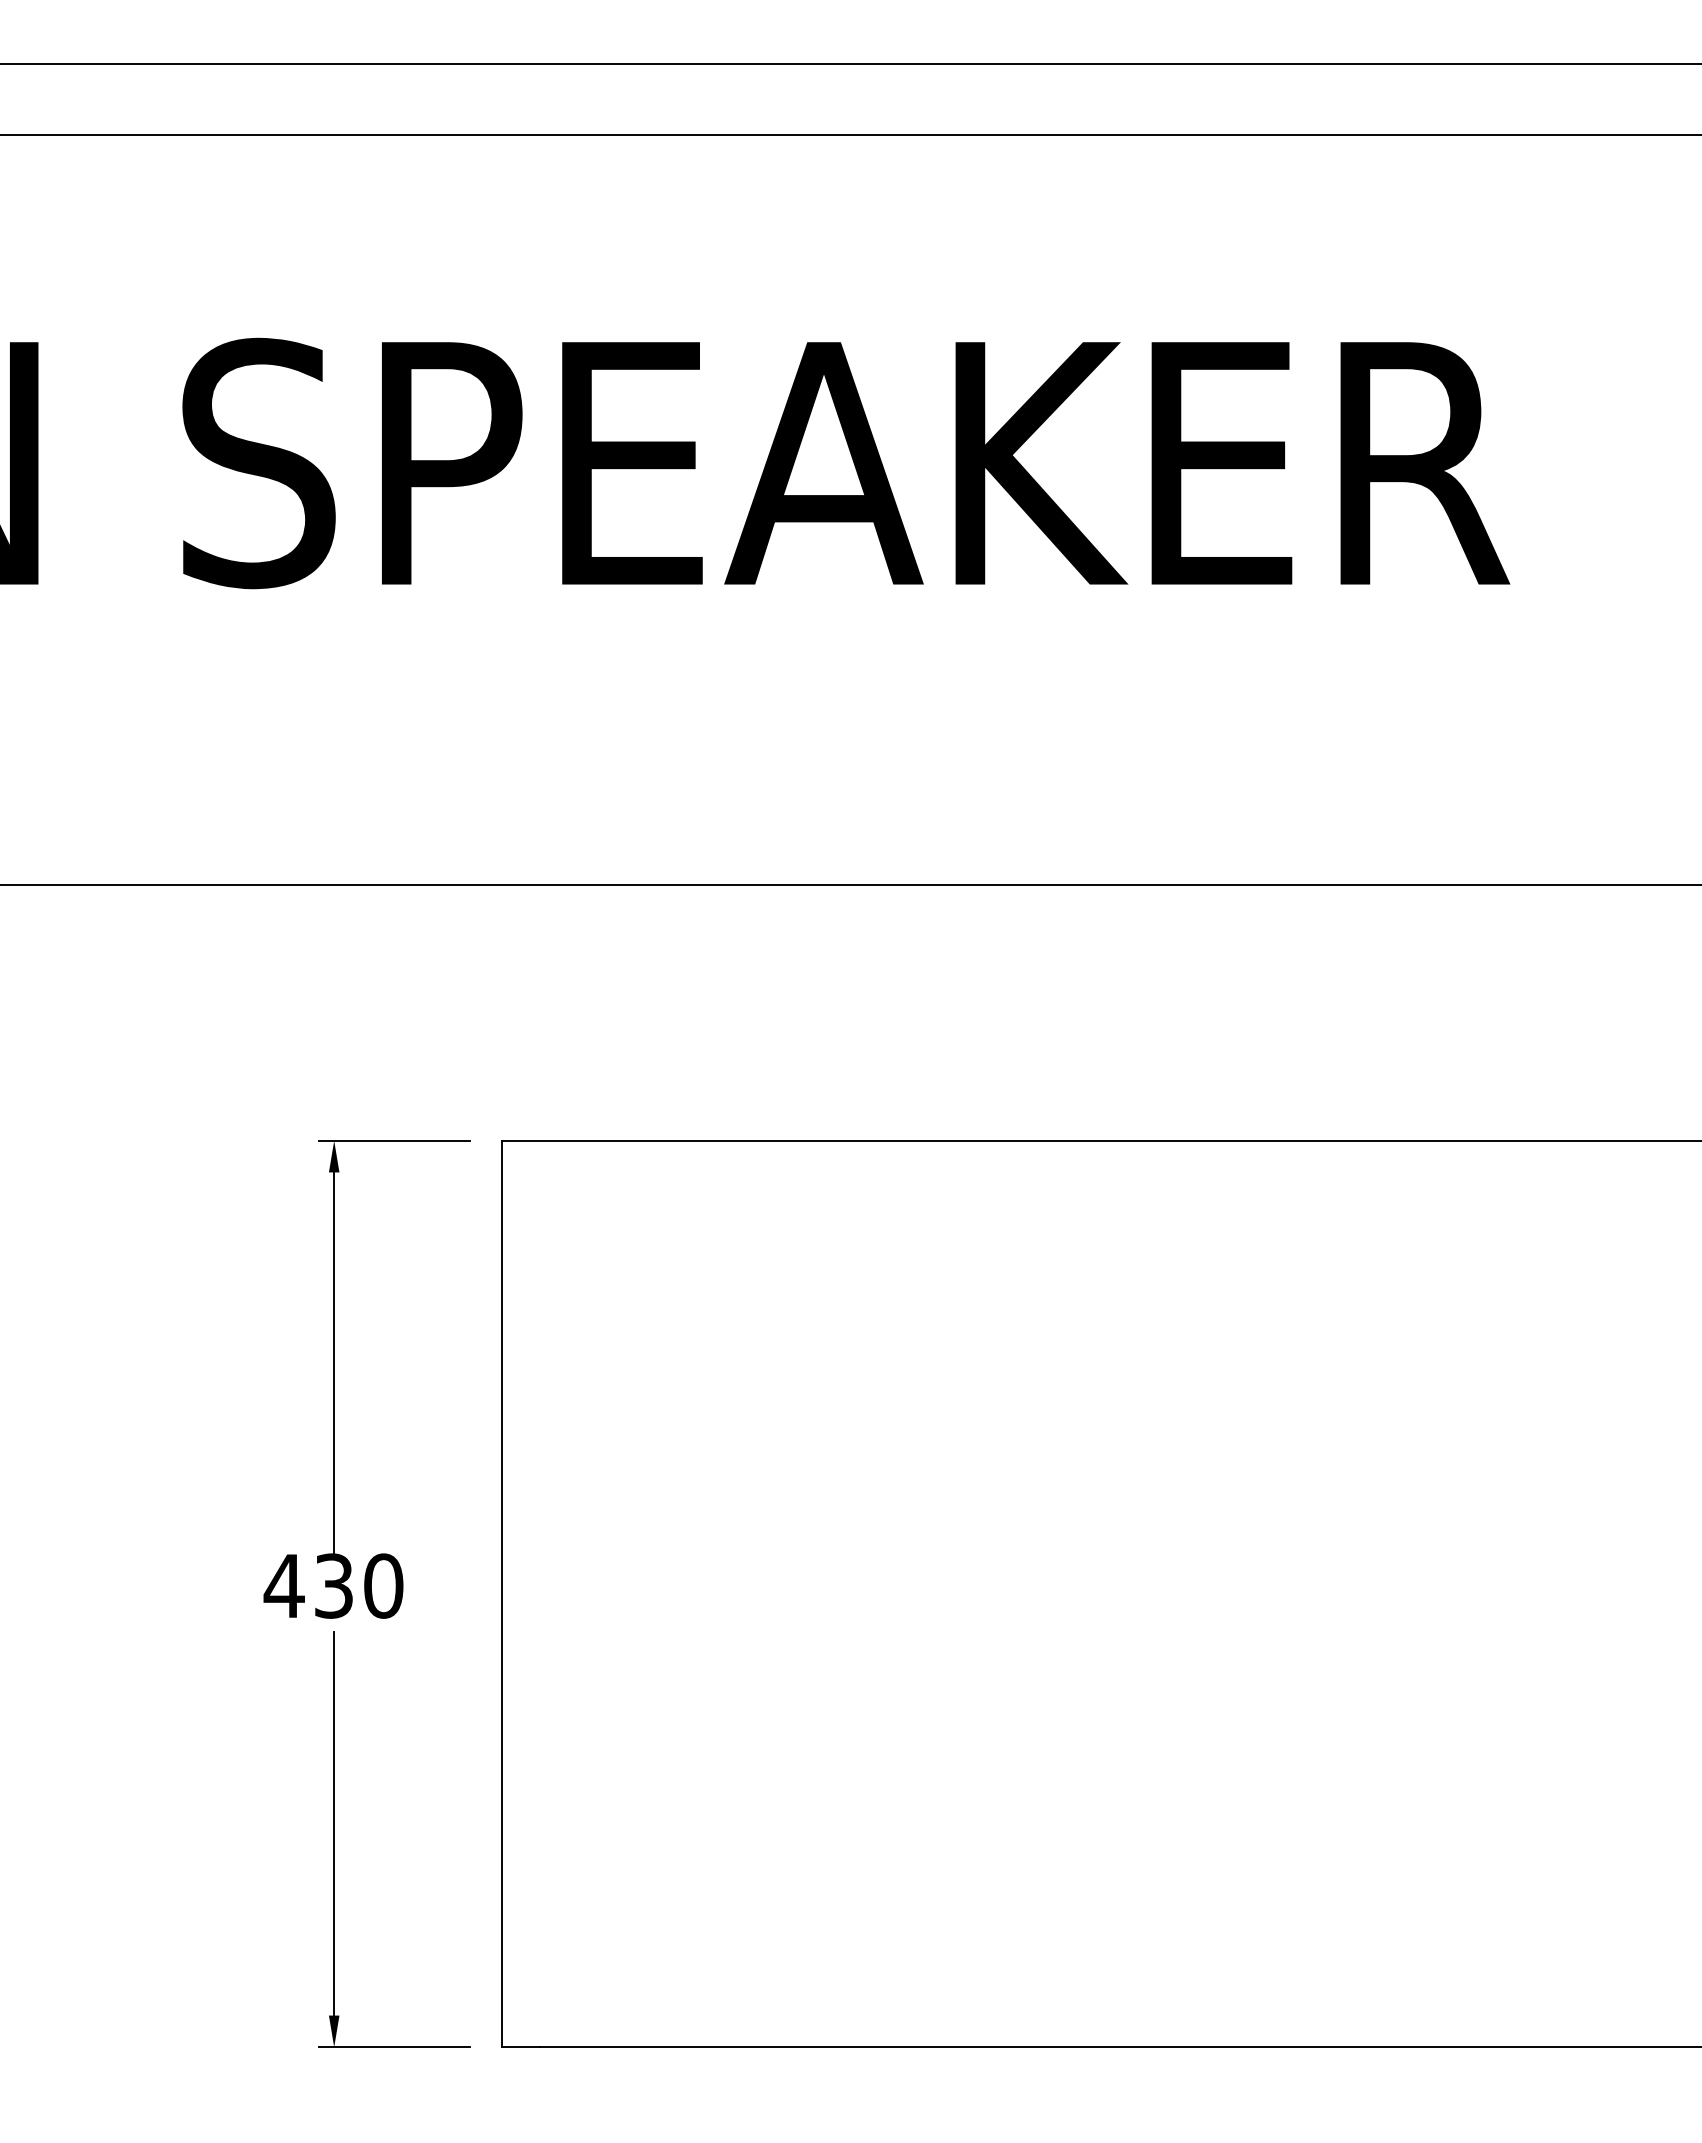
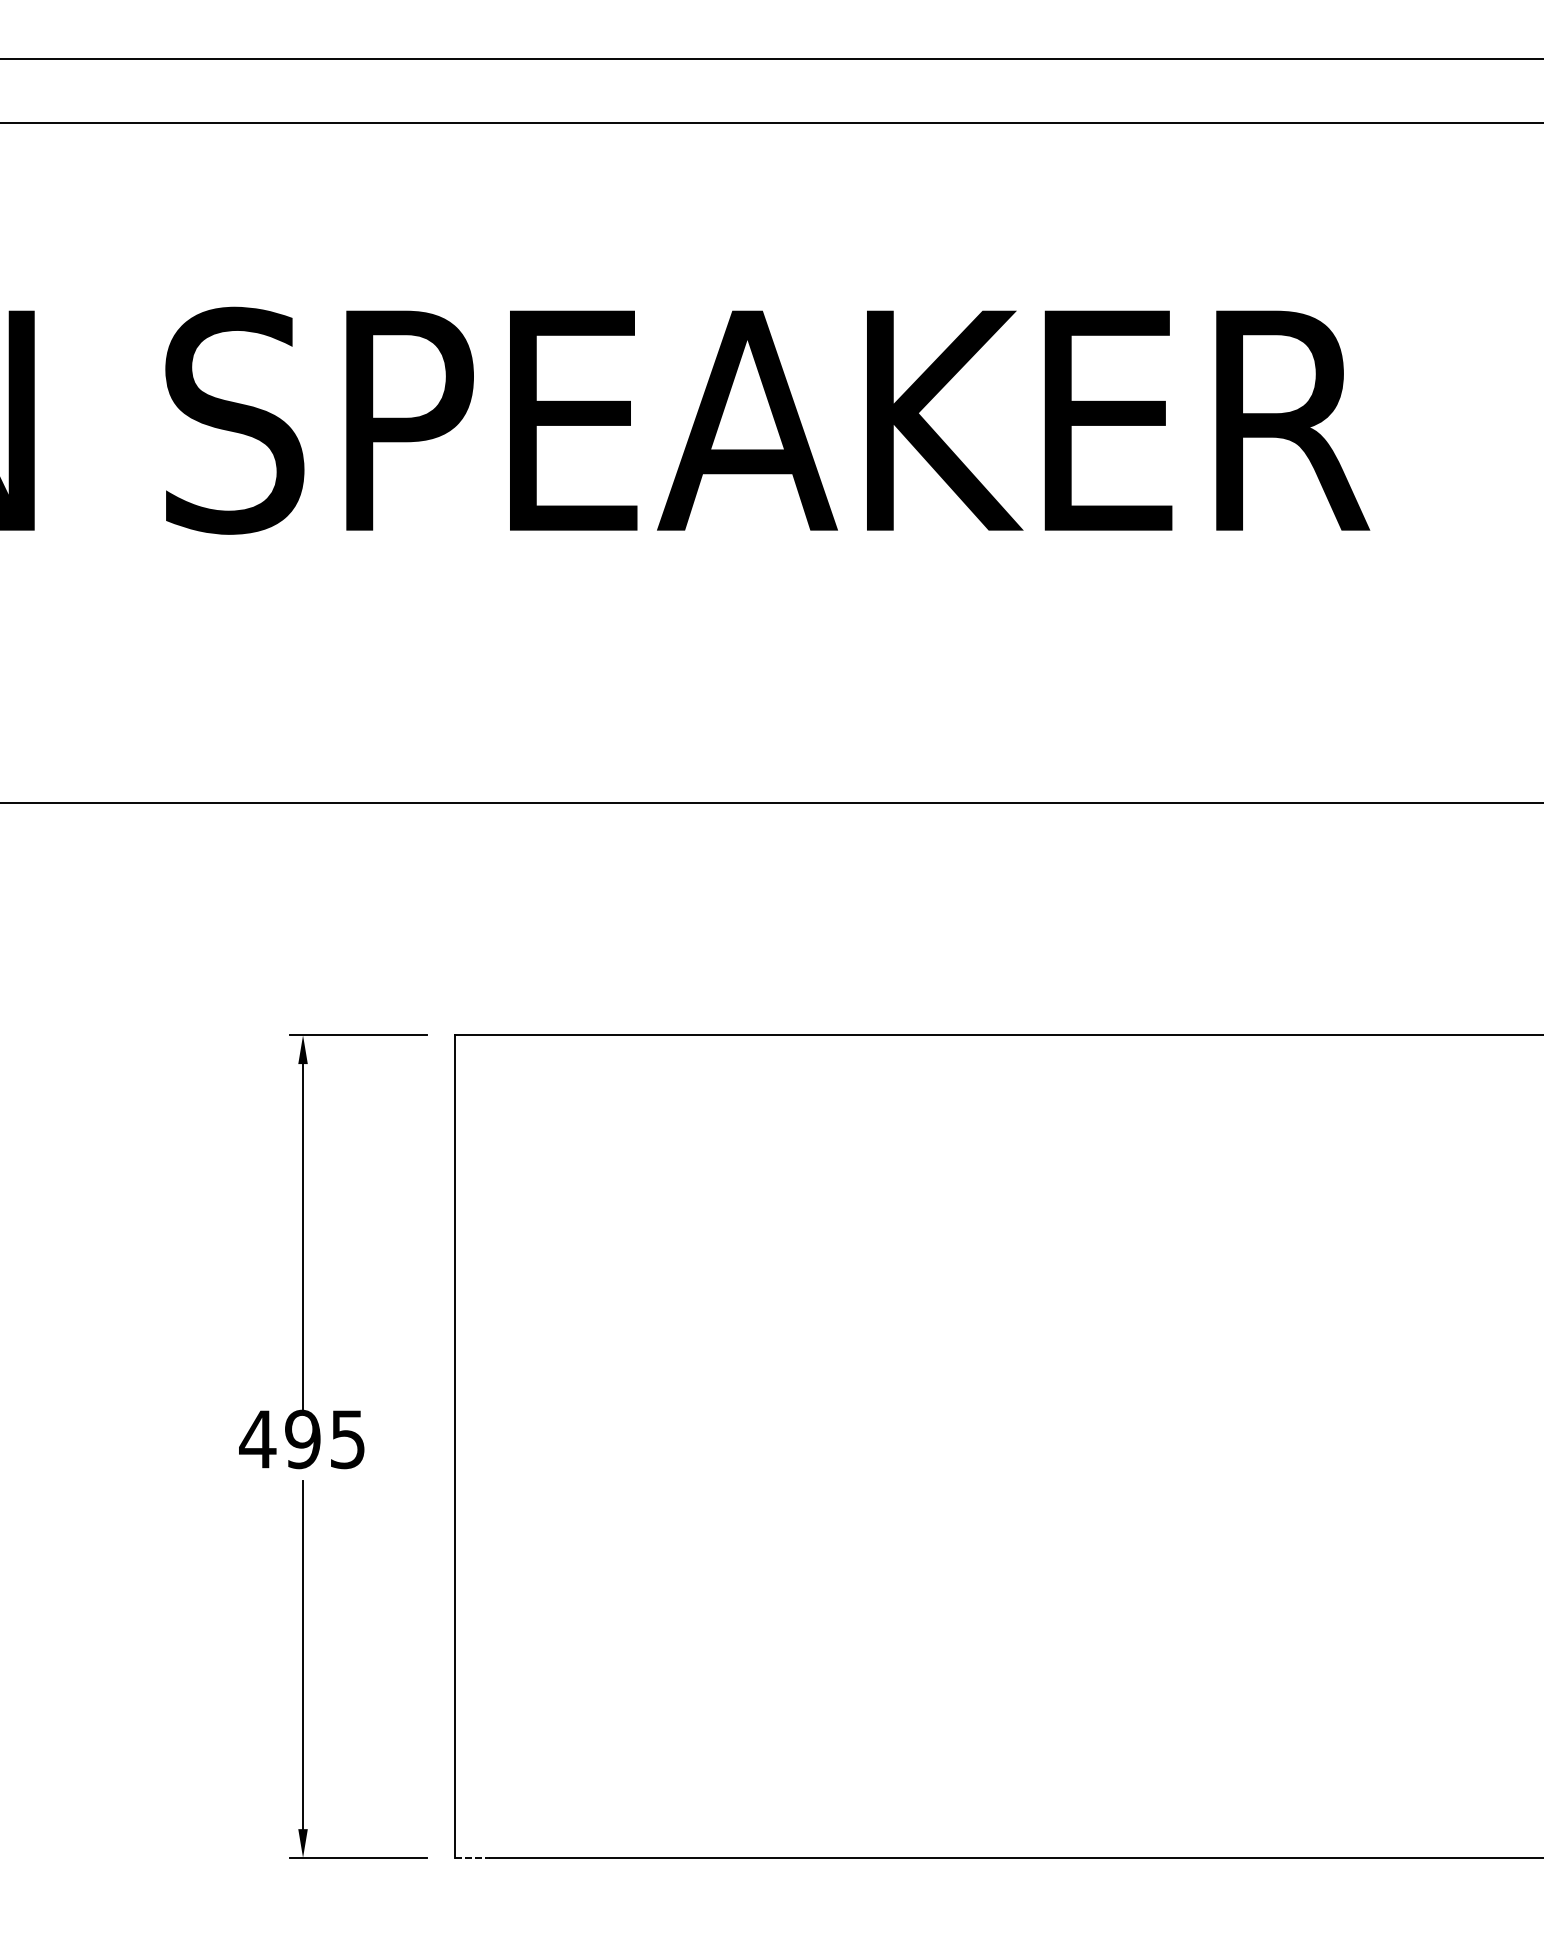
text: (358, 1585) -> (325, 1438), 430 -> 495
line: (521, 2047) -> (473, 1858), solid -> dashed

